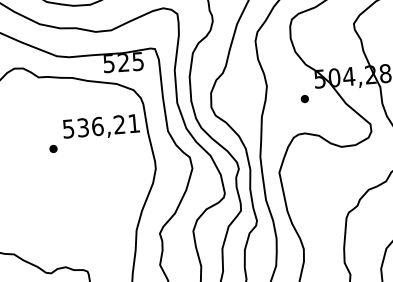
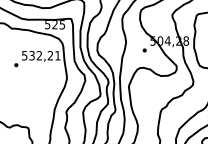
text: (97, 126) -> (39, 55), 536,21 -> 532,21

